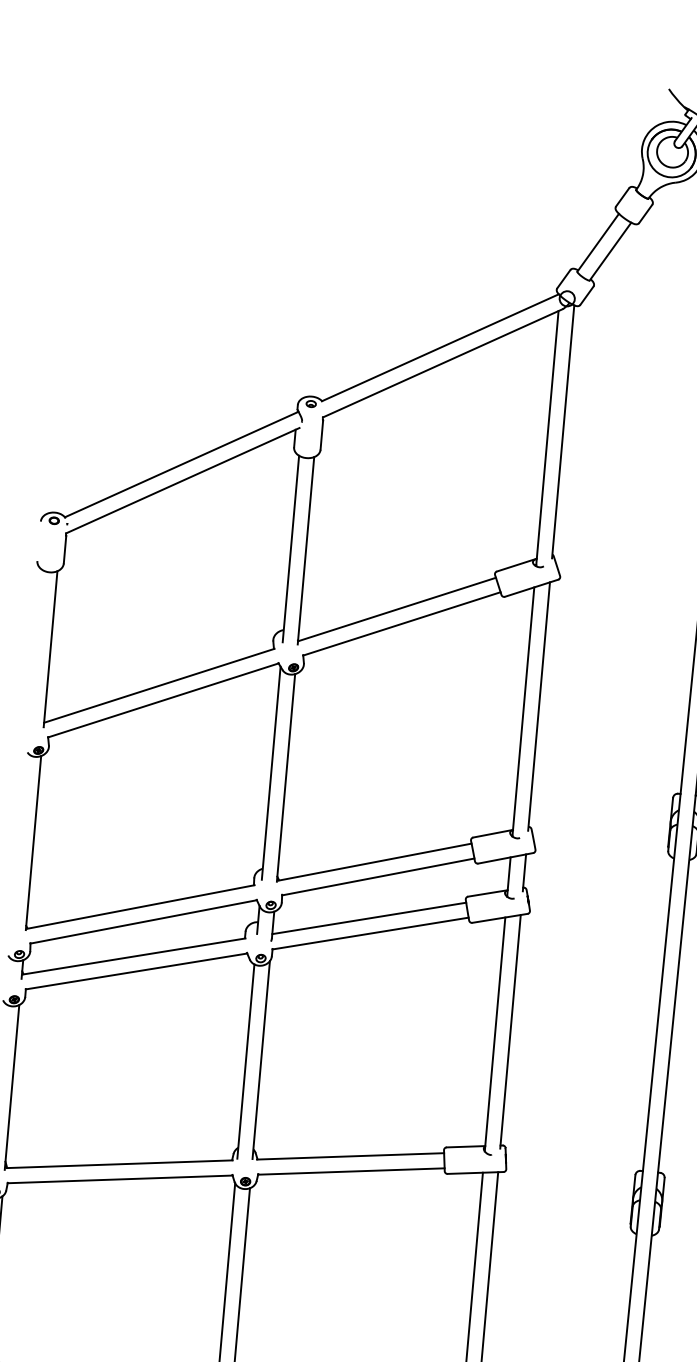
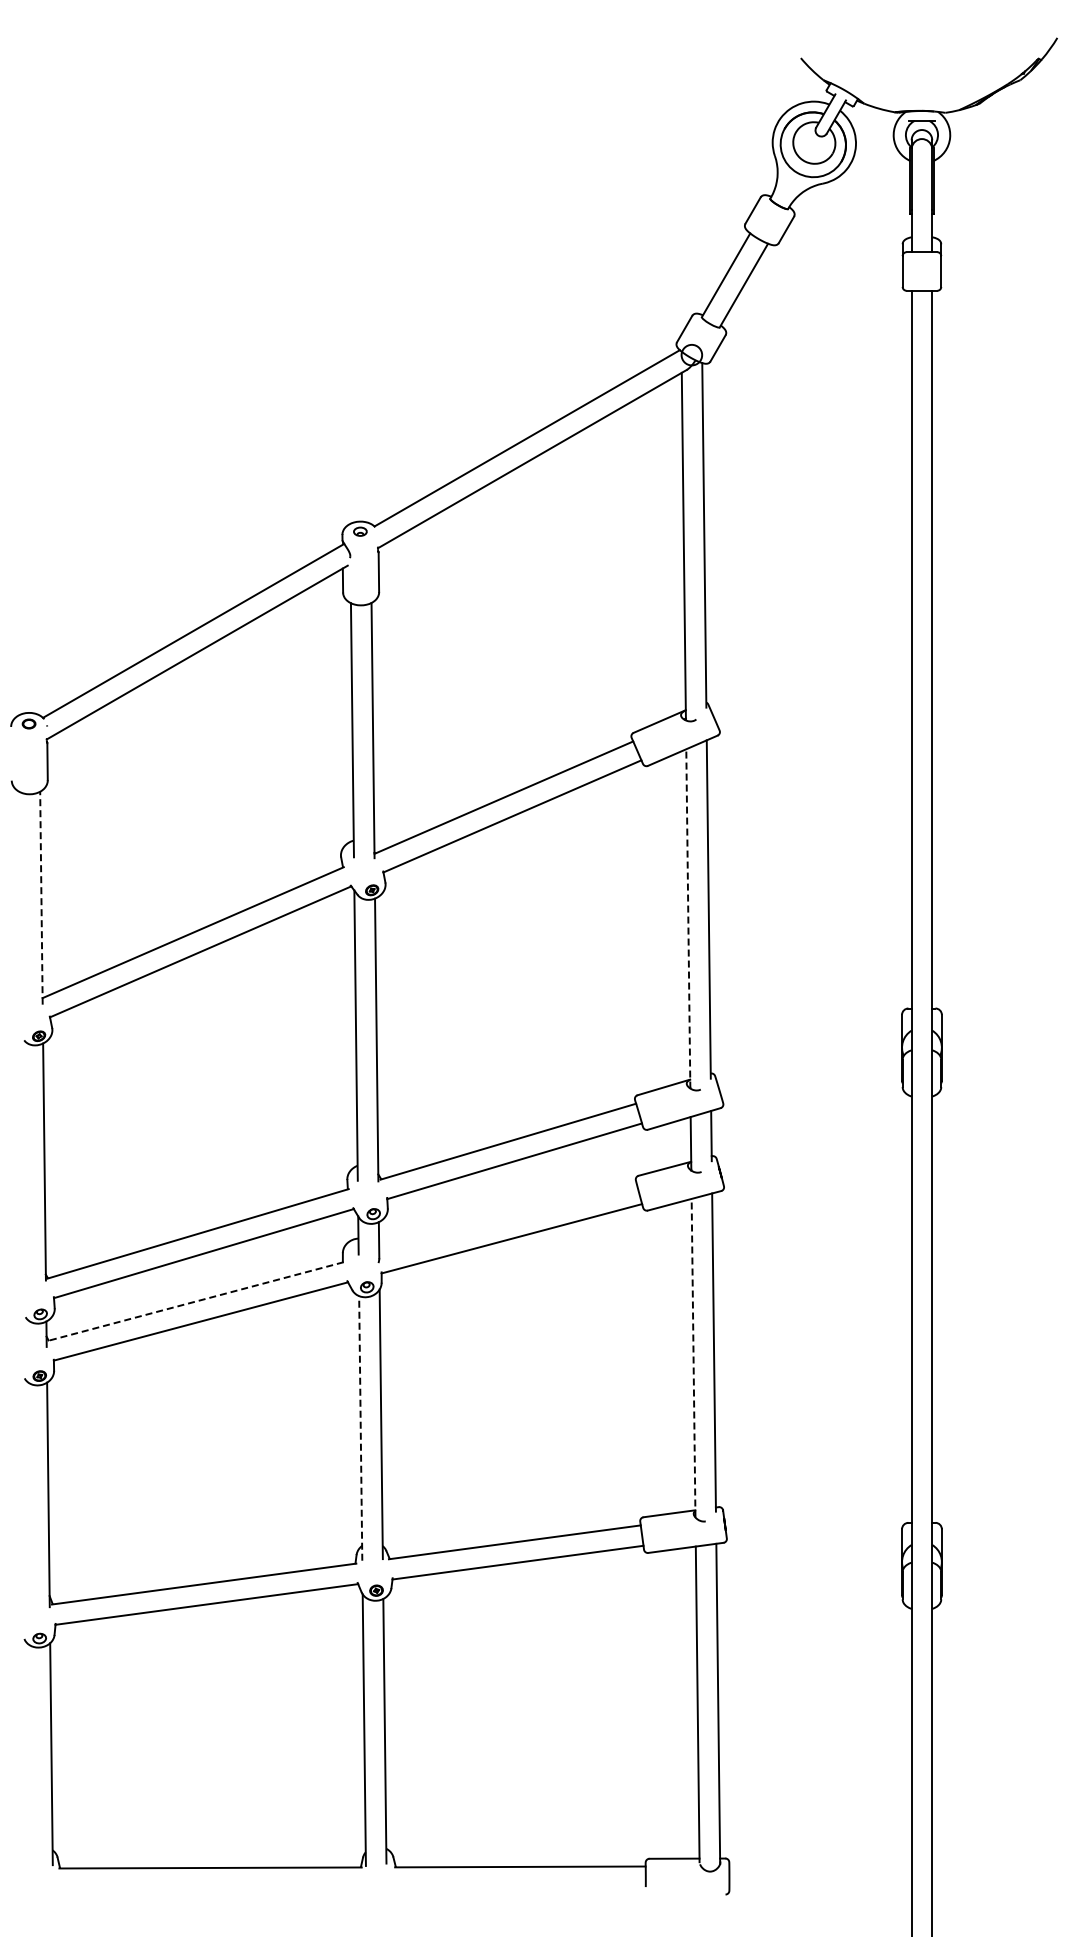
line: (50, 648) -> (41, 897), solid -> dashed
line: (523, 711) -> (688, 918), solid -> dashed
line: (368, 918) -> (507, 1218), removed
line: (134, 956) -> (195, 1301), solid -> dashed
line: (495, 1033) -> (693, 1357), solid -> dashed
line: (245, 1060) -> (360, 1427), solid -> dashed

